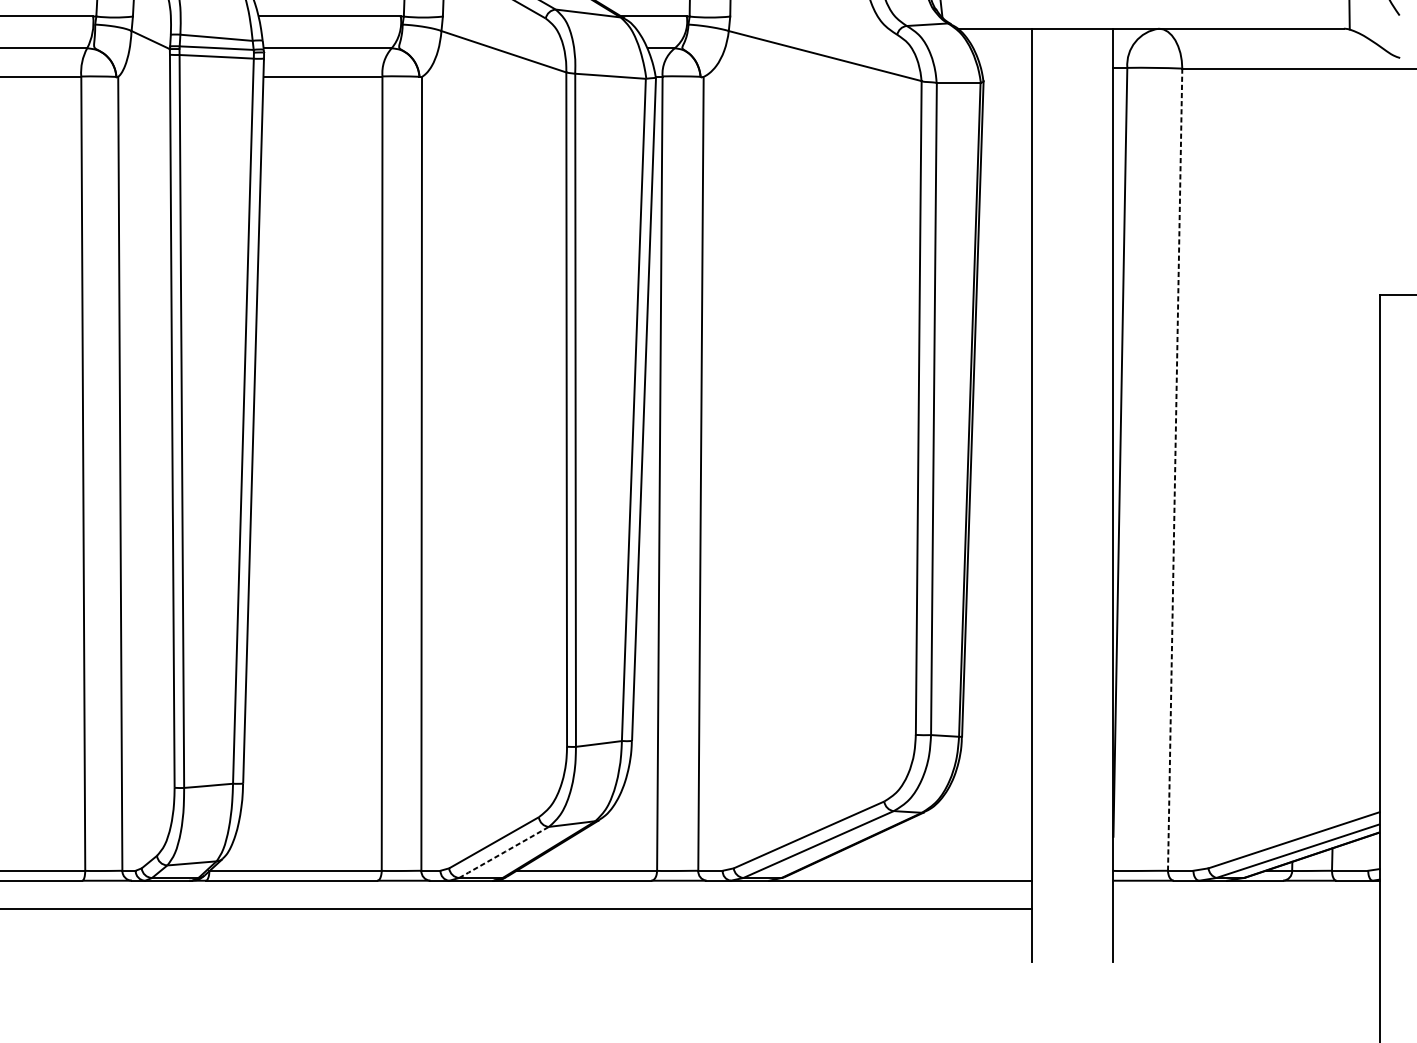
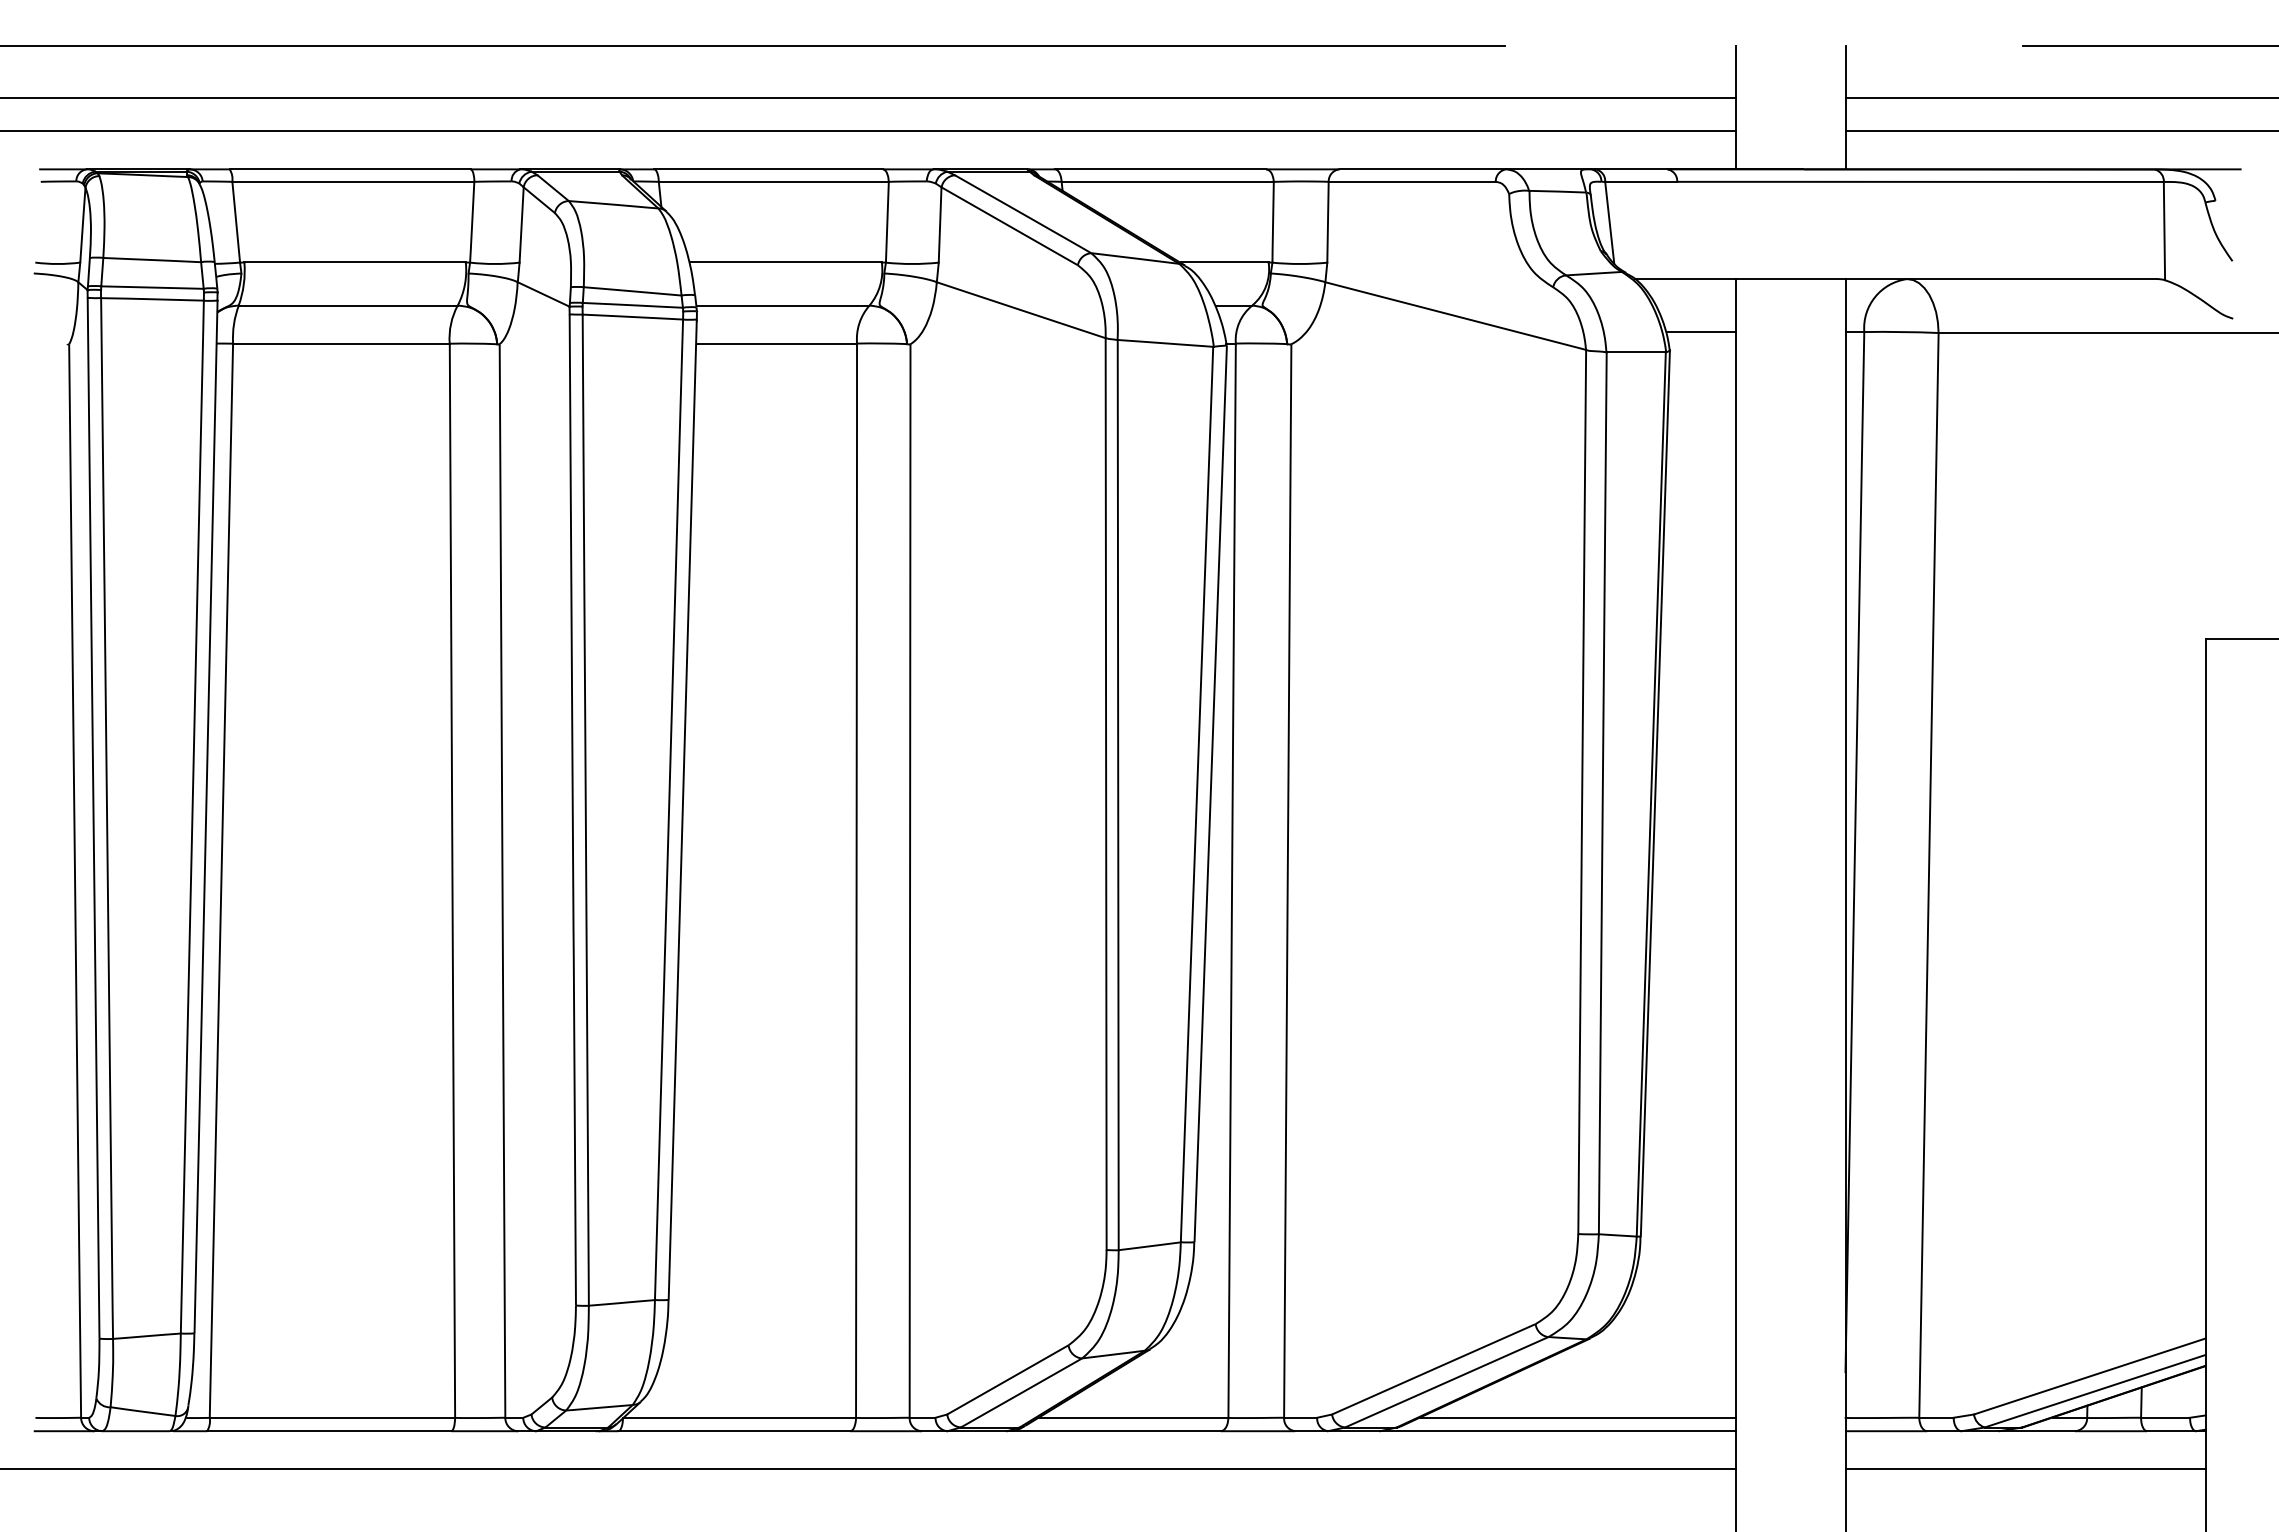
line: (1006, 68) -> (1701, 332), added
line: (1174, 468) -> (1928, 873), dashed -> solid
line: (504, 852) -> (1021, 1392), dashed -> solid
line: (915, 870) -> (1577, 1417), added
line: (1246, 909) -> (2025, 1469), added

